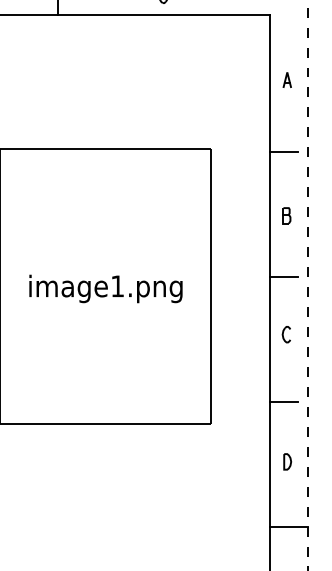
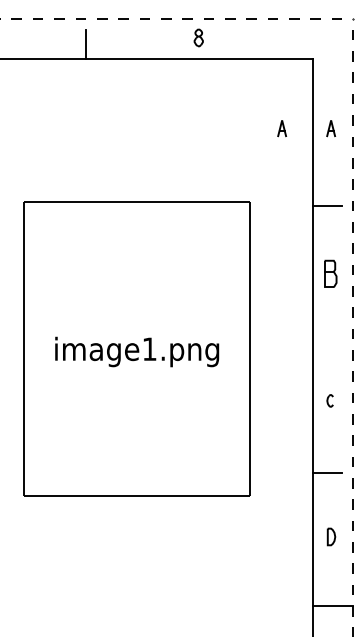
part: (240, 79) -> (281, 128), added
part: (286, 215) -> (330, 273), size x1.6
line: (283, 277) -> (327, 339), removed
part: (285, 334) -> (329, 400), size x0.7

